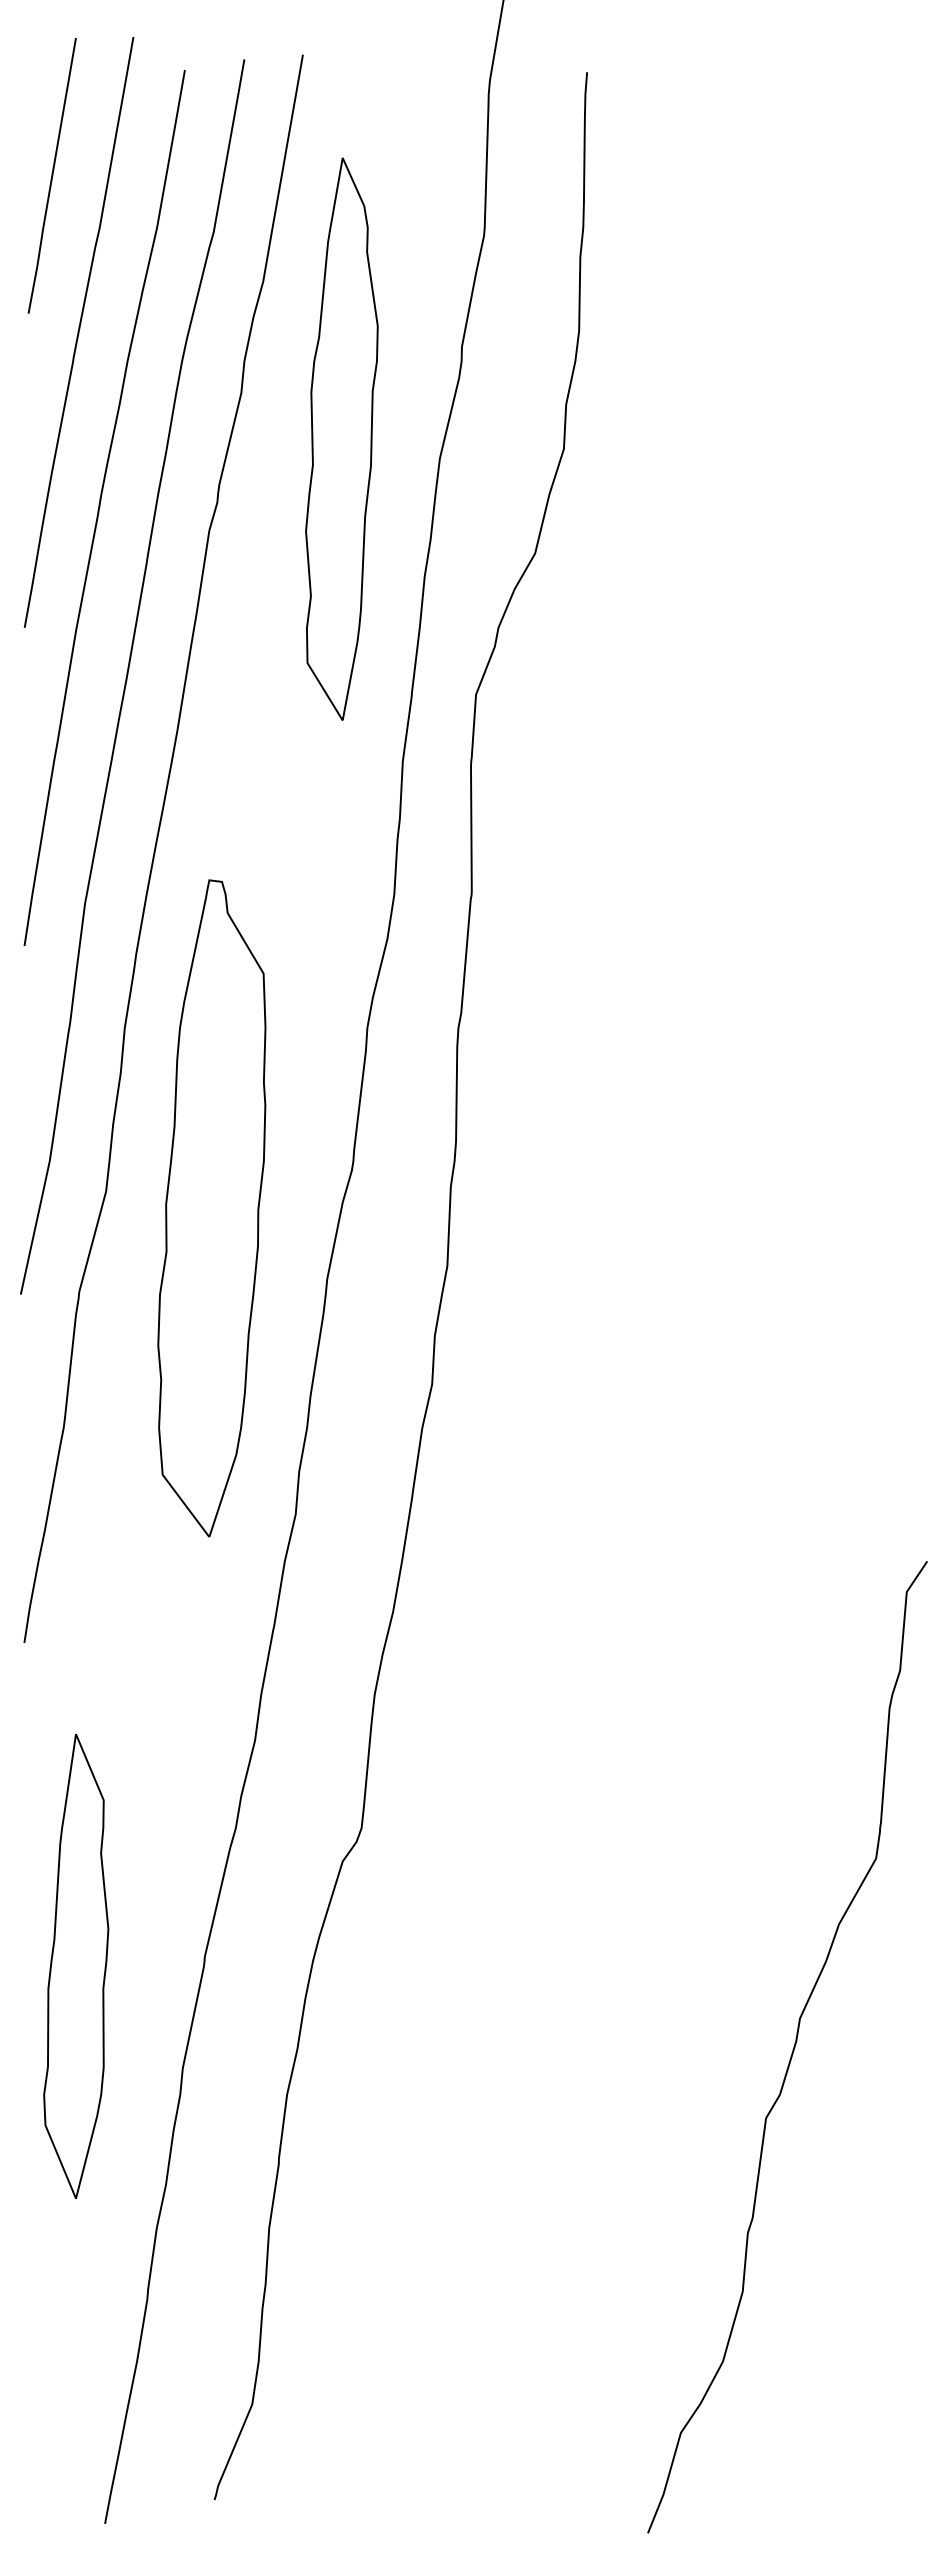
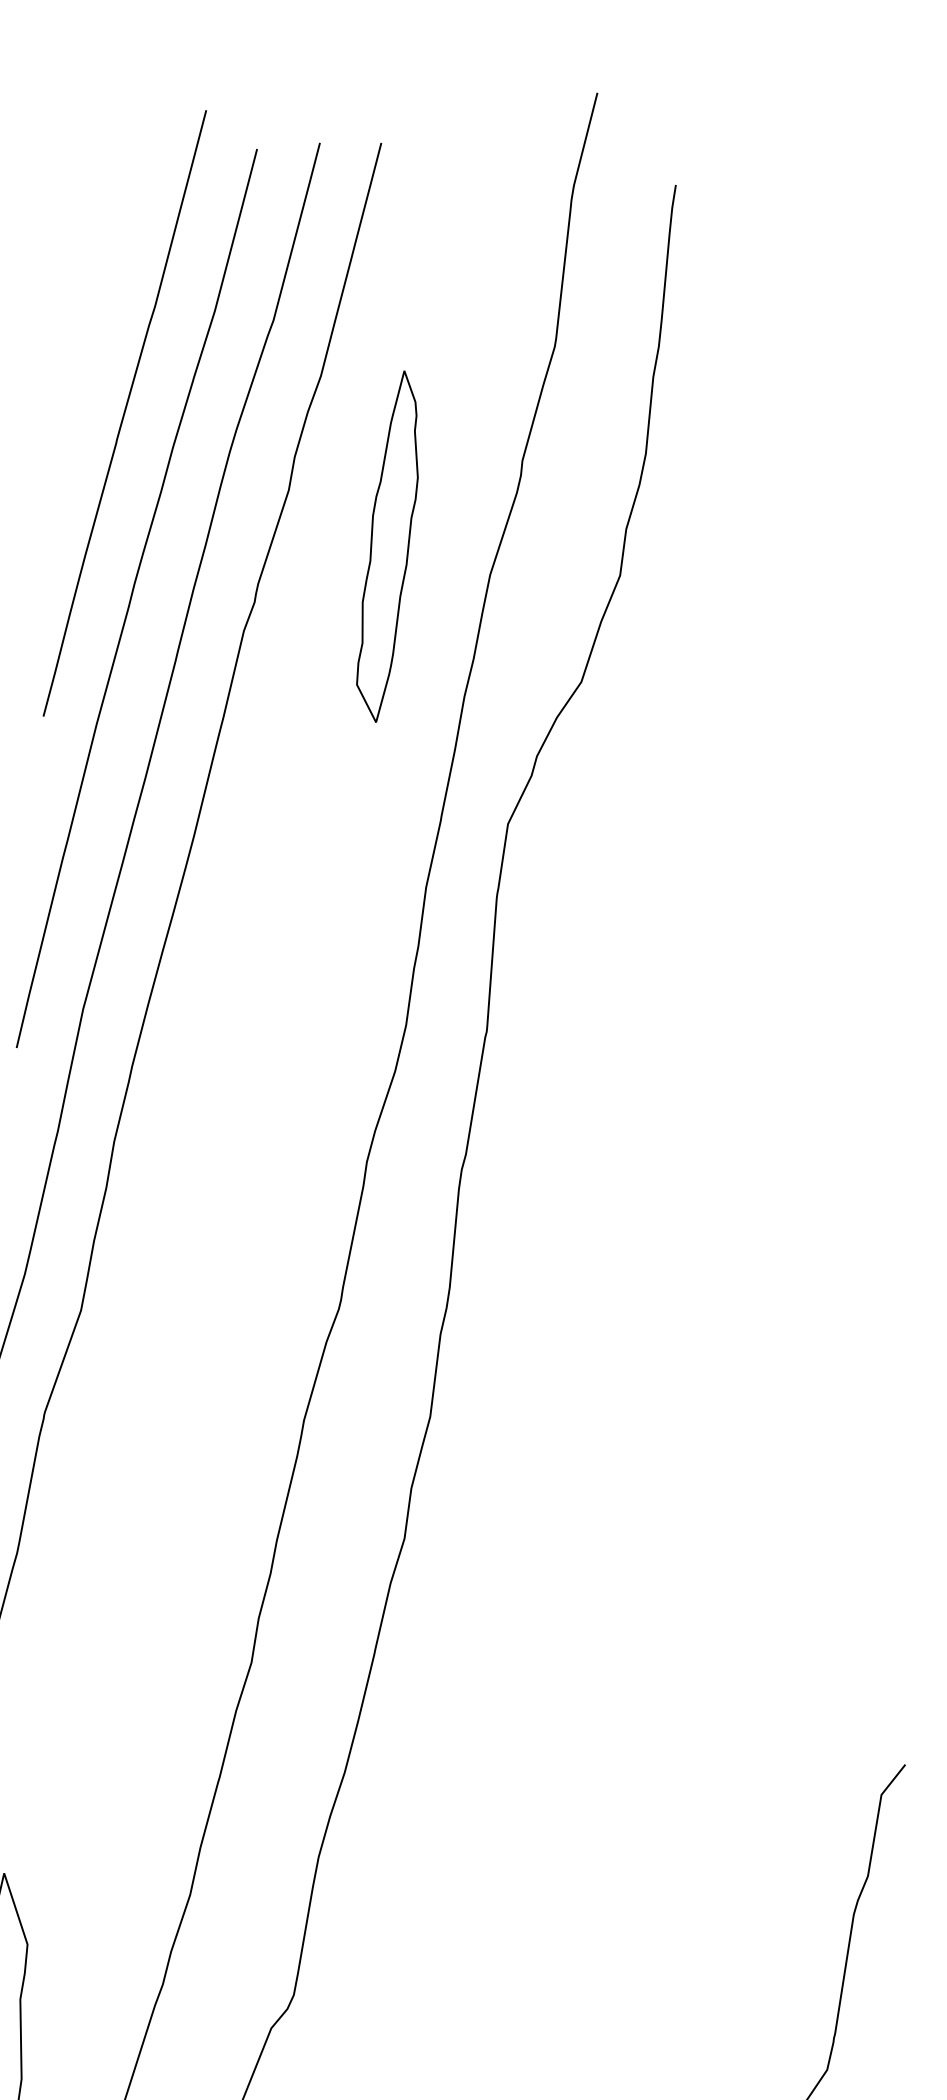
line: (51, 175) -> (109, 247), removed
part: (341, 438) -> (389, 545), size x0.6
part: (211, 1208) -> (189, 1337), removed

